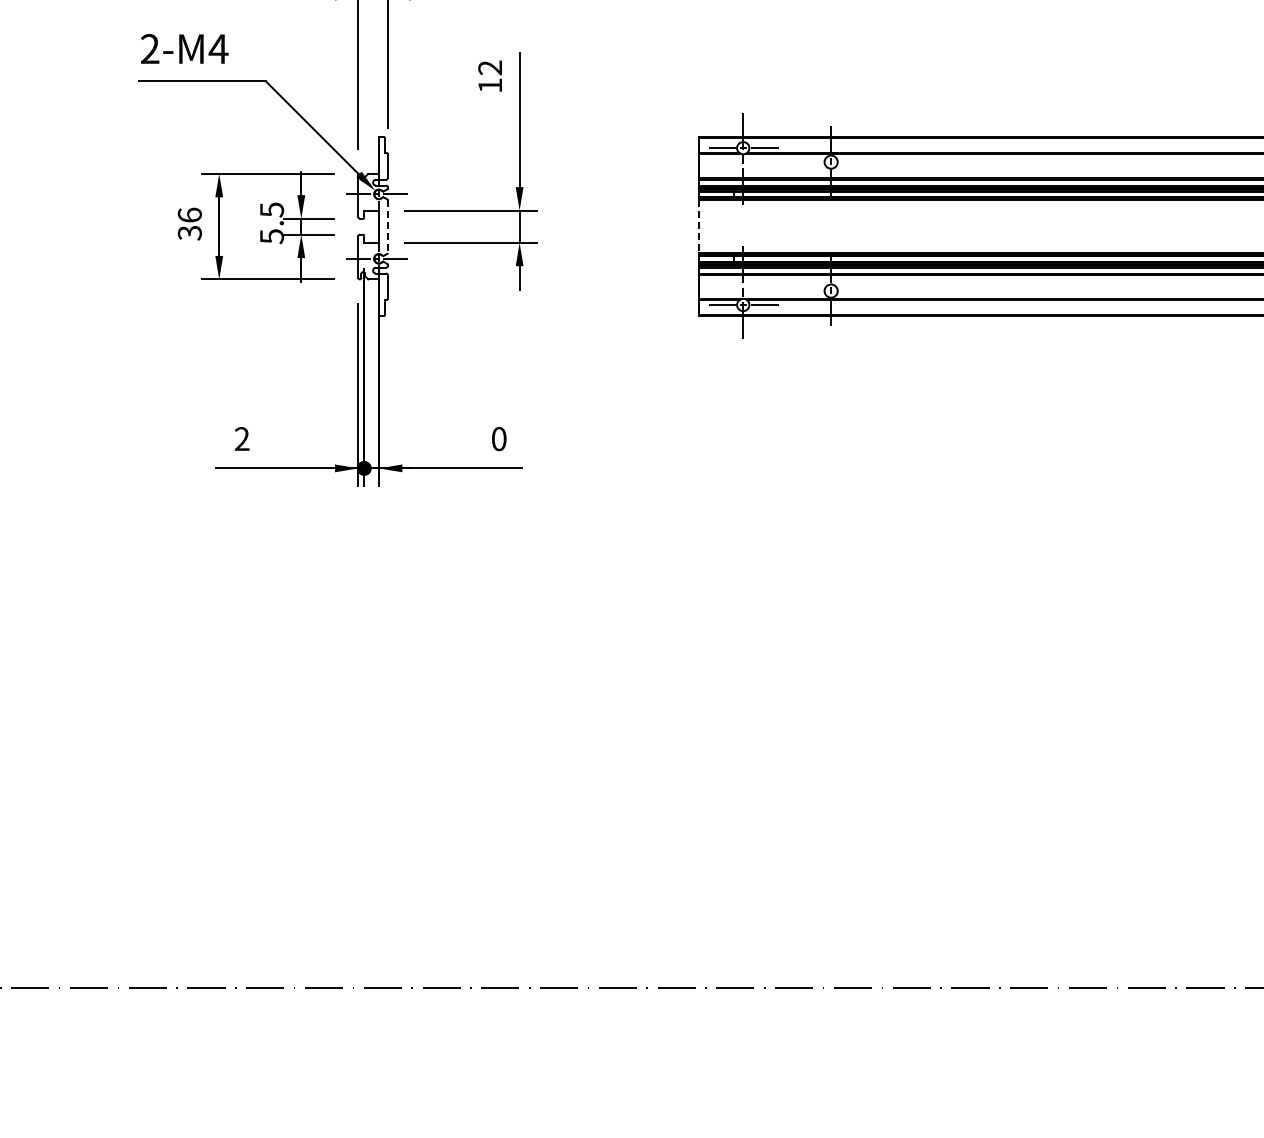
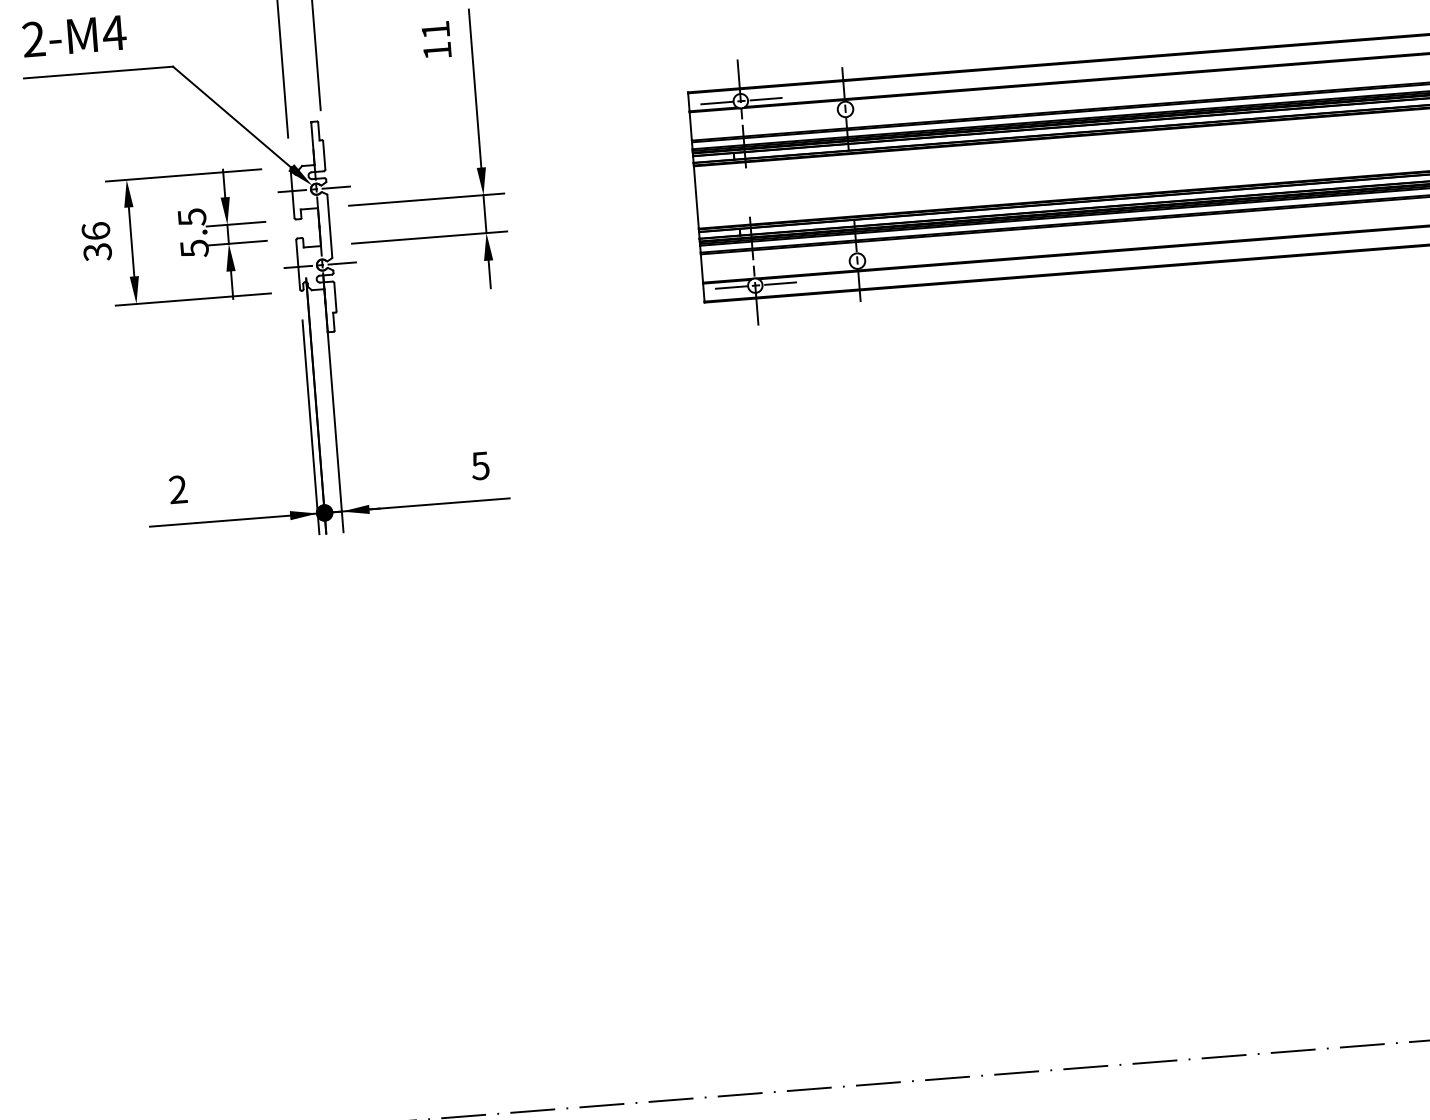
text: (489, 67) -> (434, 29), 12 -> 11
line: (387, 227) -> (329, 227), dashed -> solid
line: (699, 227) -> (696, 198), dashed -> solid
text: (498, 439) -> (479, 466), 0 -> 5

